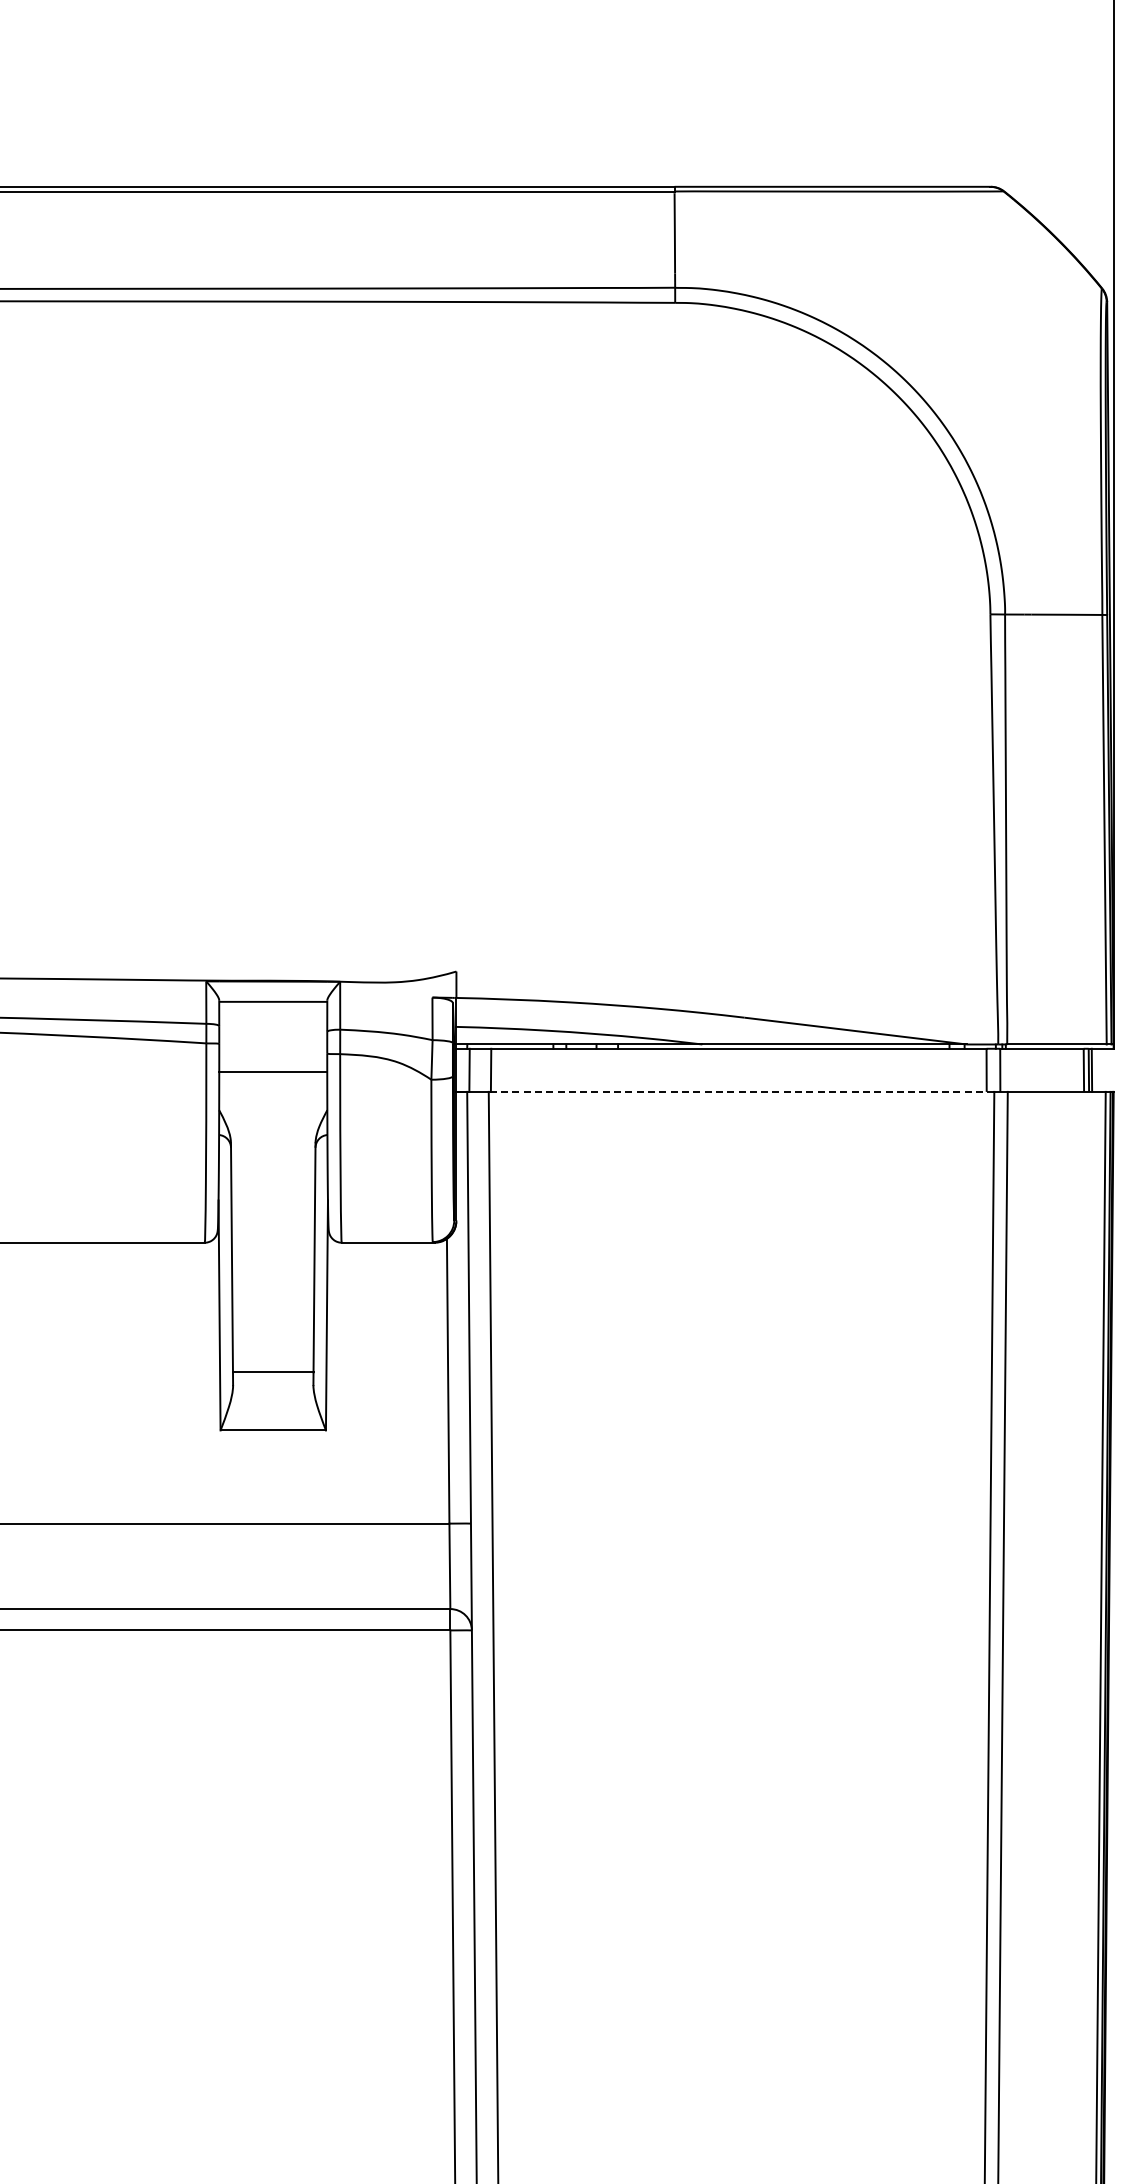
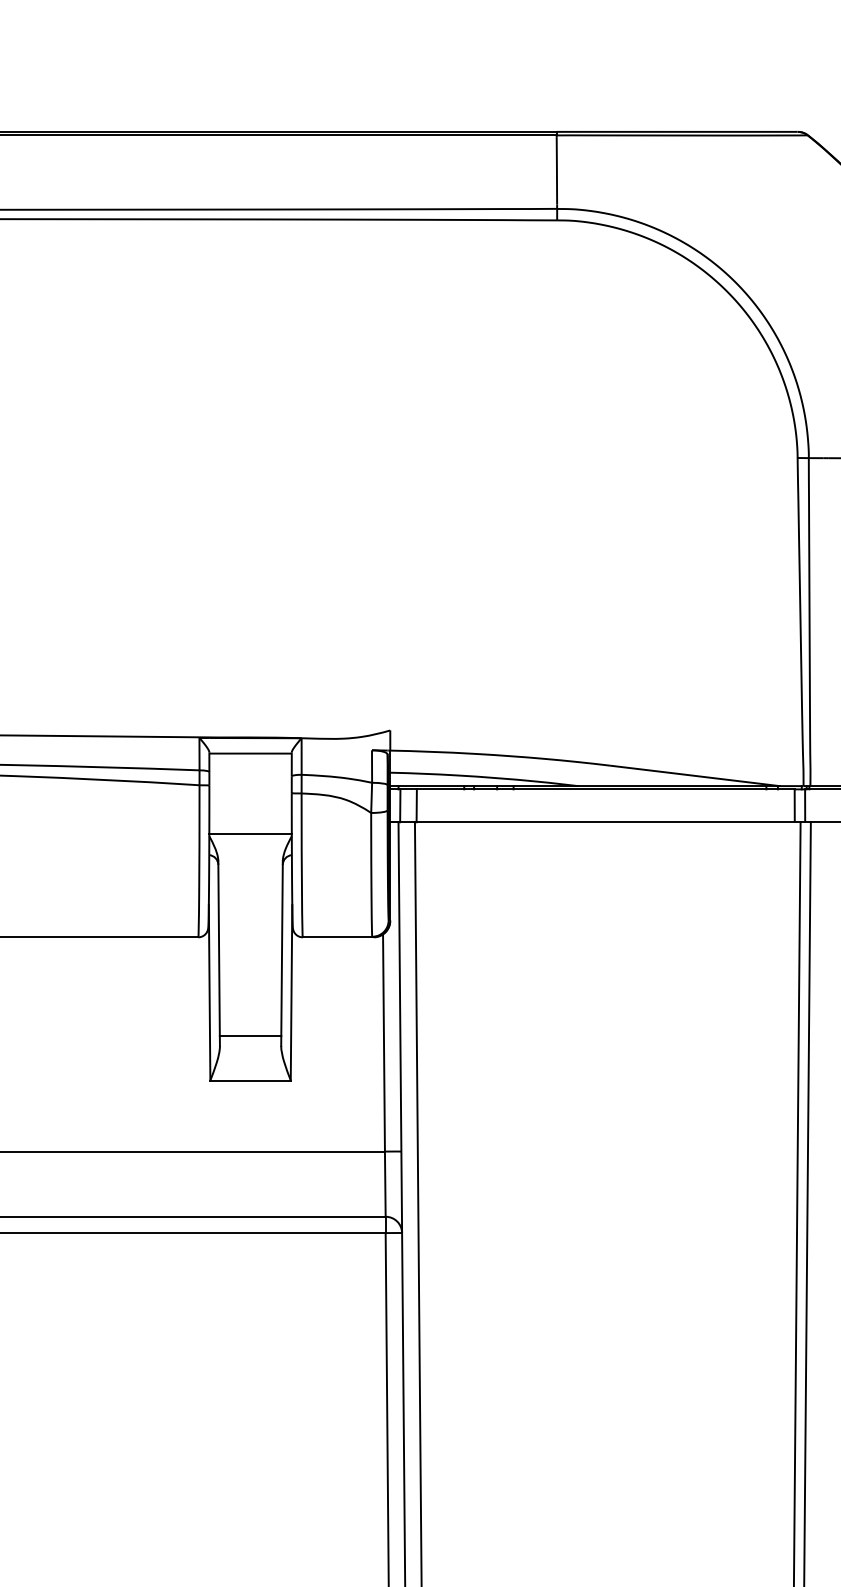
line: (273, 1071) -> (250, 834), moved
line: (741, 1091) -> (607, 821), dashed -> solid

